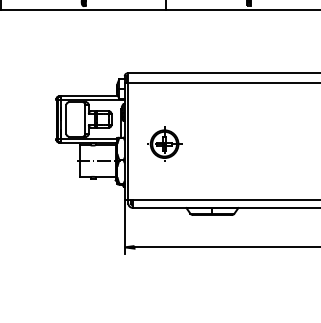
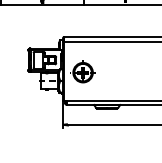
part: (163, 143) -> (82, 72), size x1.4

